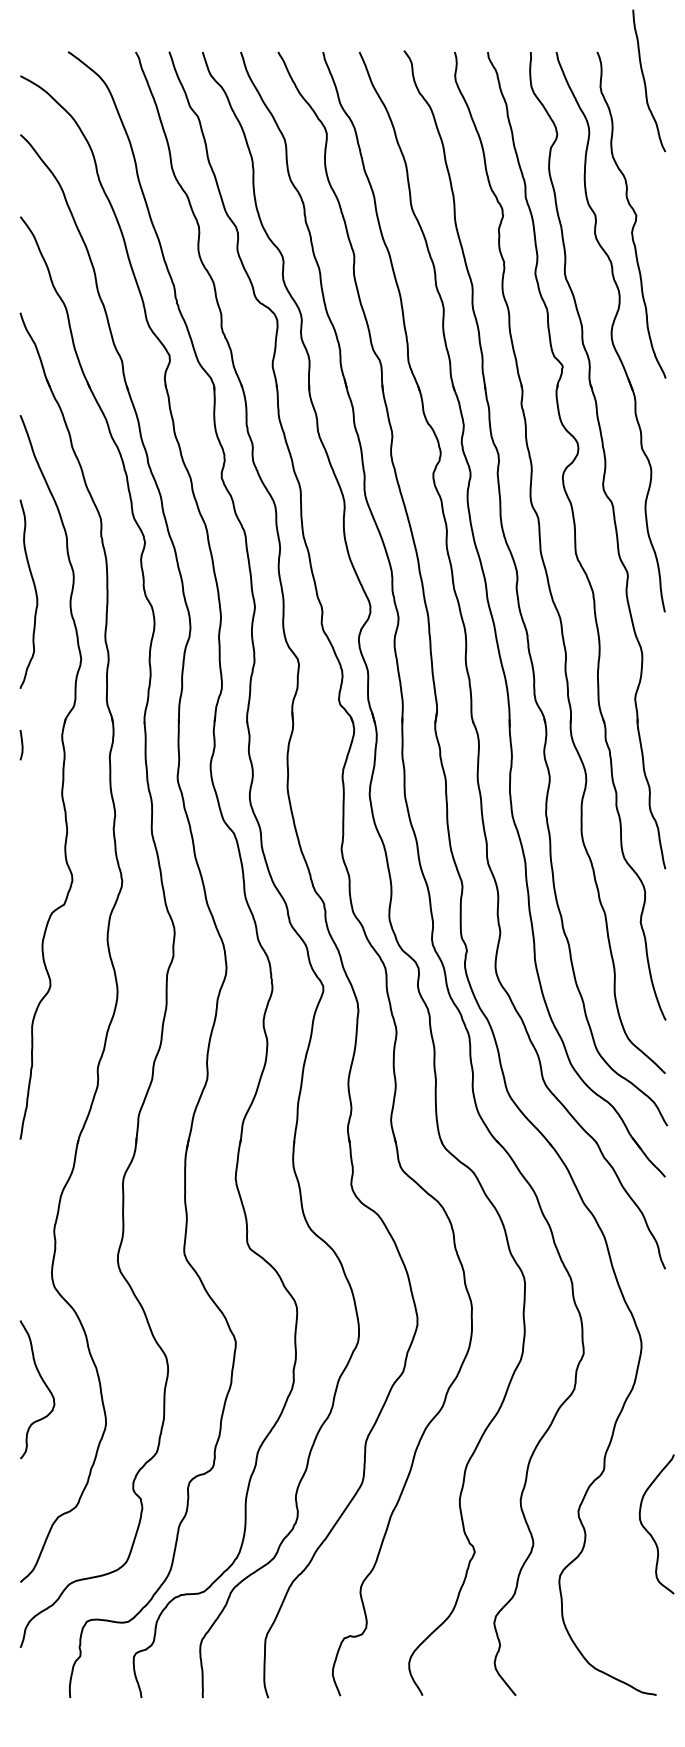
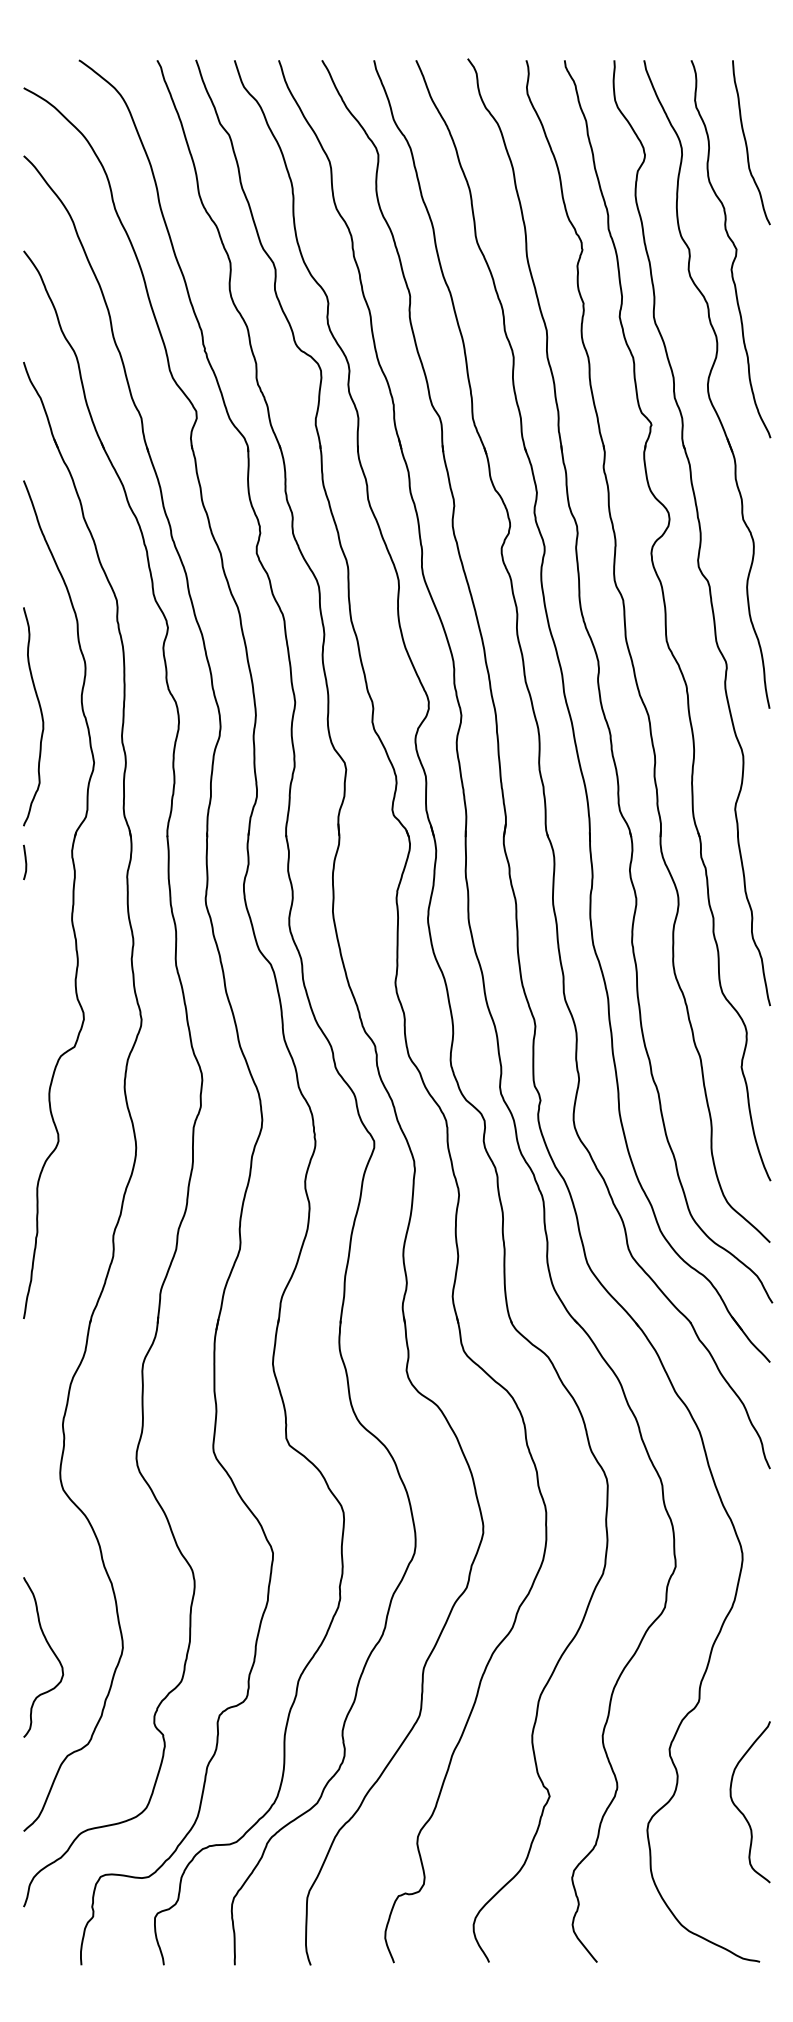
curve: (645, 82) -> (747, 144), moved
curve: (34, 591) -> (40, 713), moved
curve: (44, 1384) -> (51, 1651), moved
curve: (648, 1531) -> (740, 1810), moved

